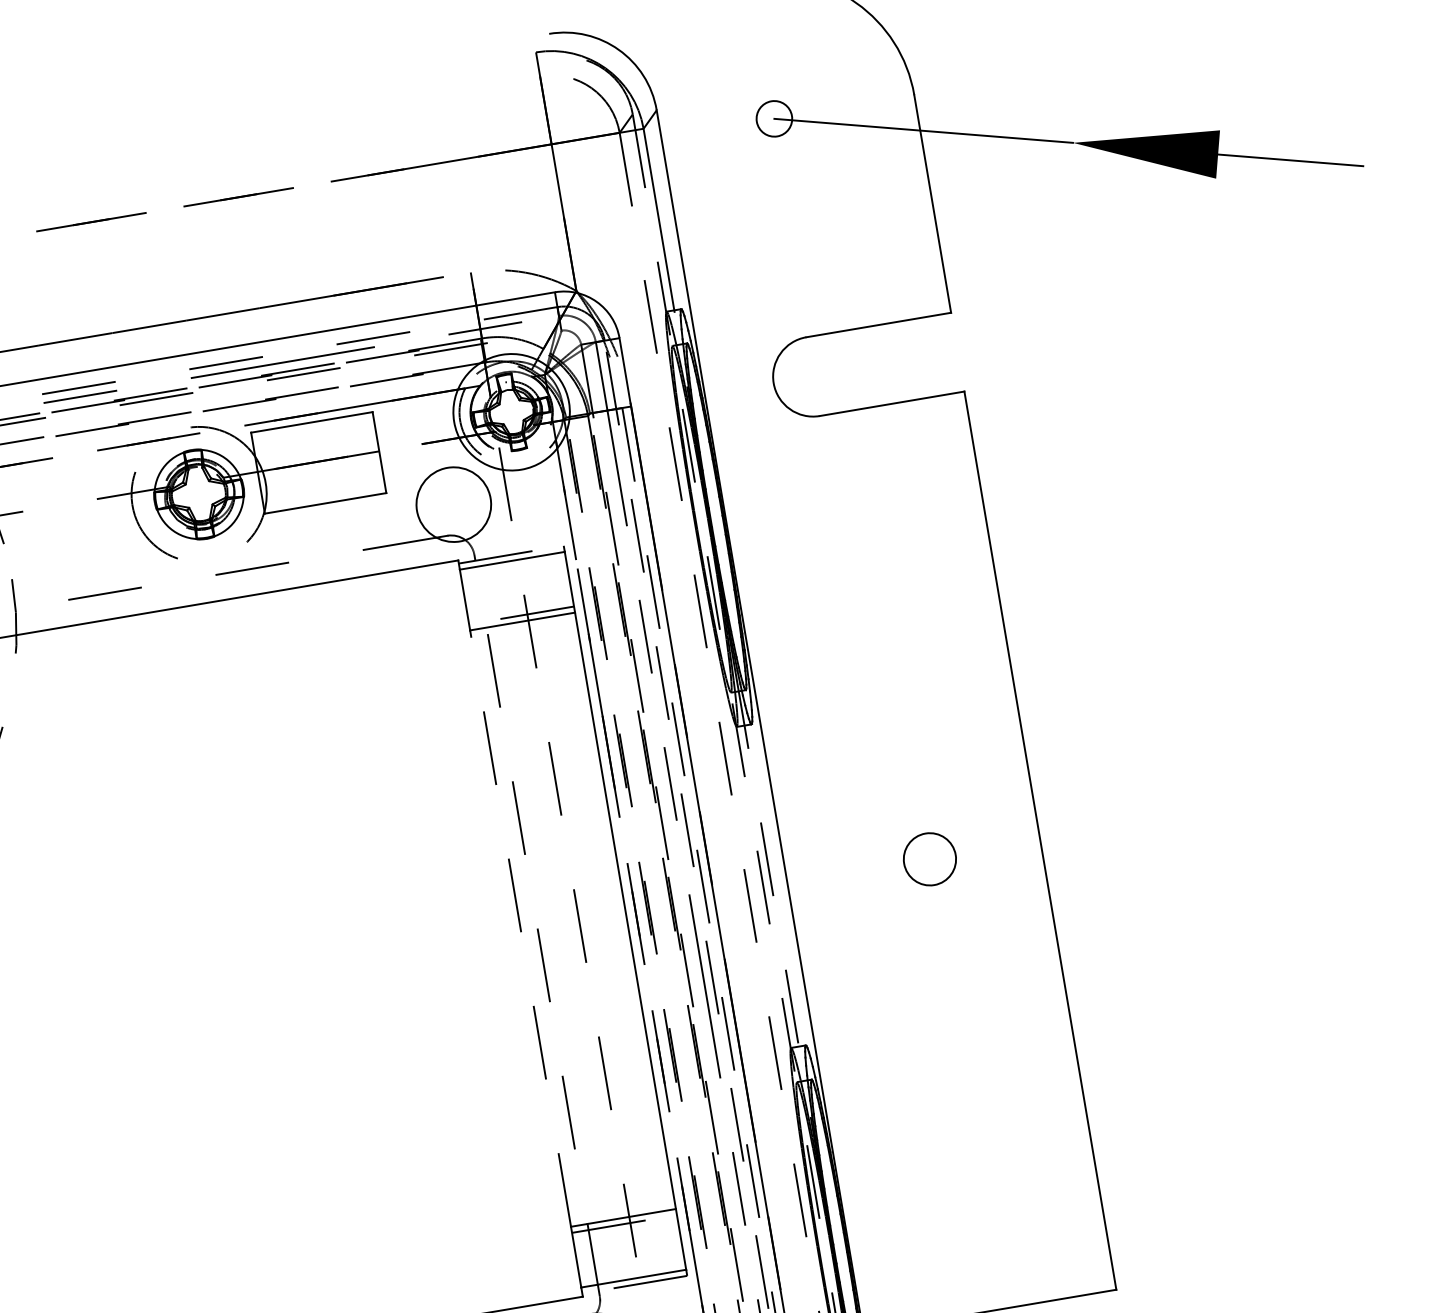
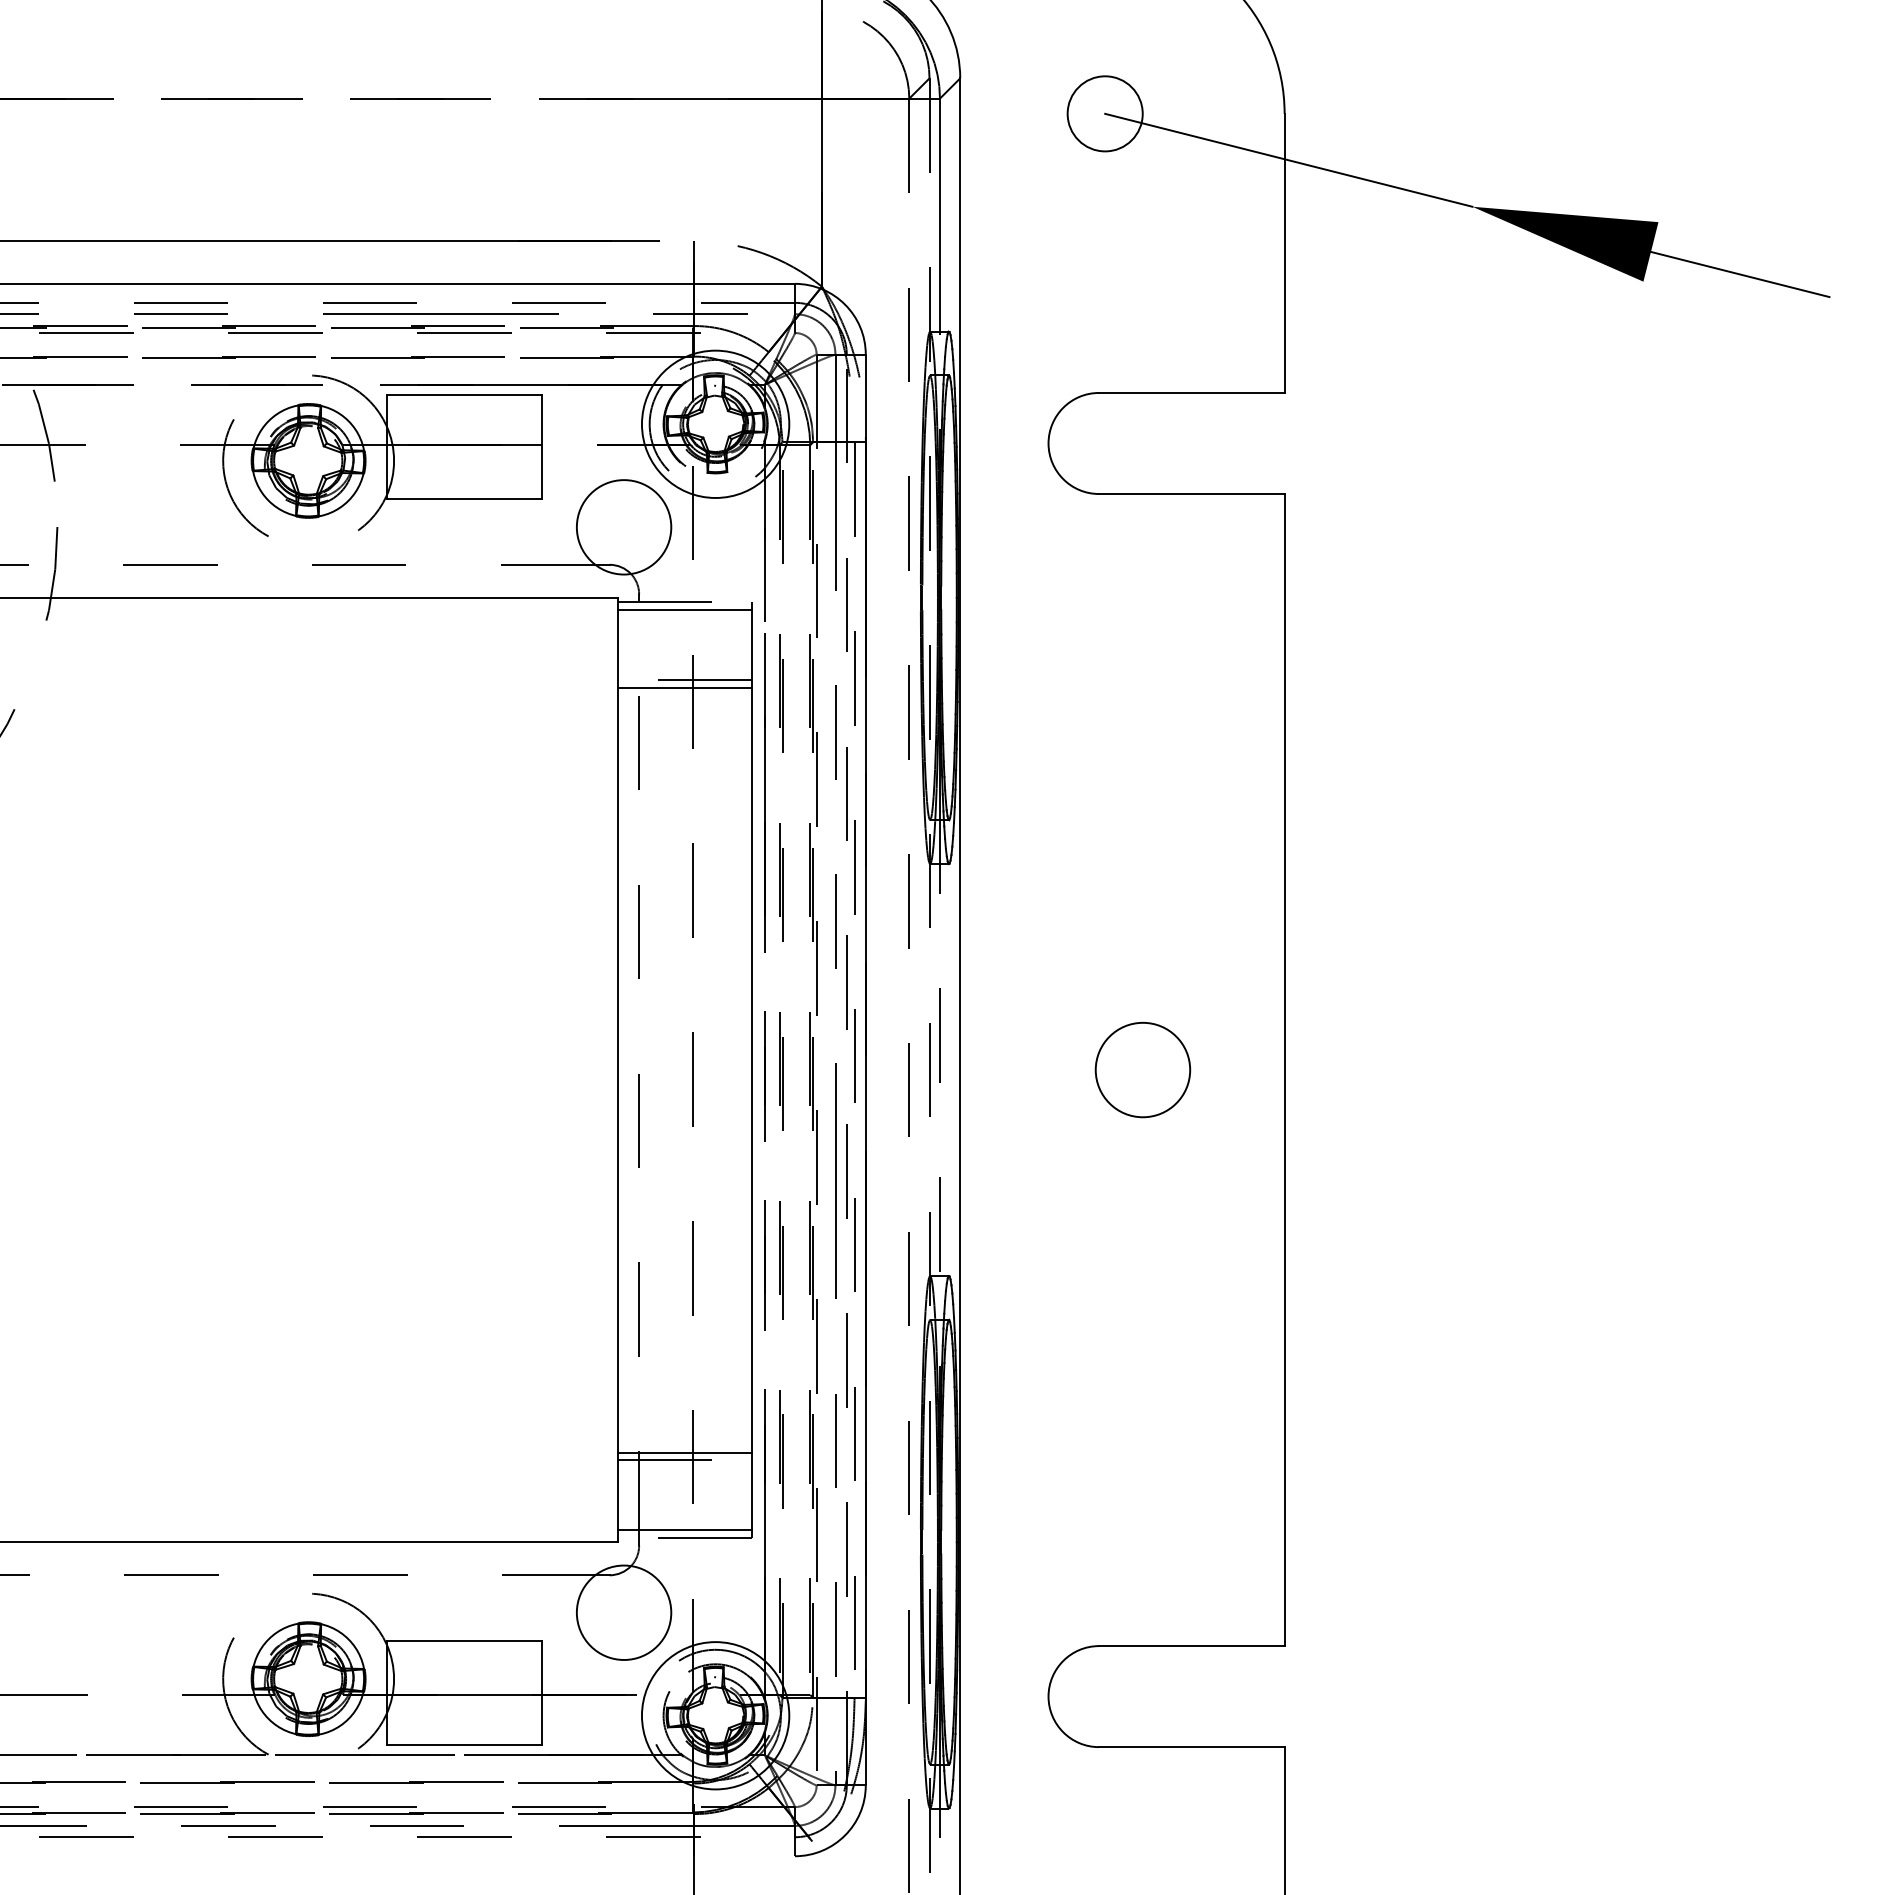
circle: (773, 118) -> (1104, 113), size x1.67
circle: (929, 858) -> (1142, 1069), size x1.43
line: (520, 928) -> (617, 1069), dashed -> solid

